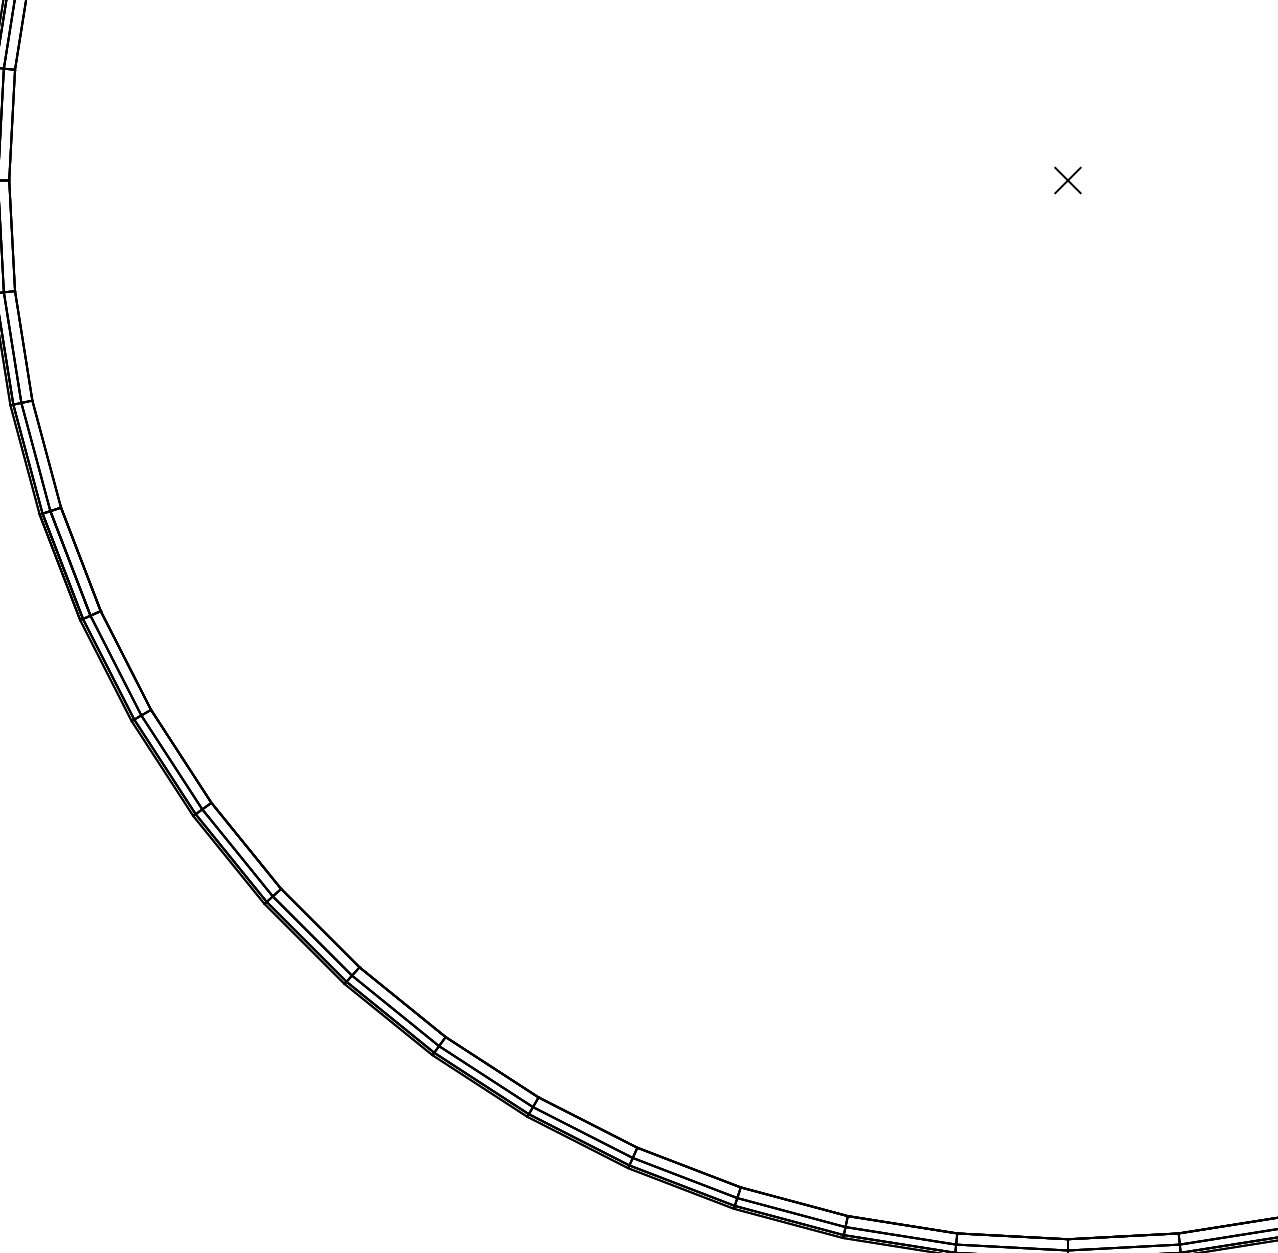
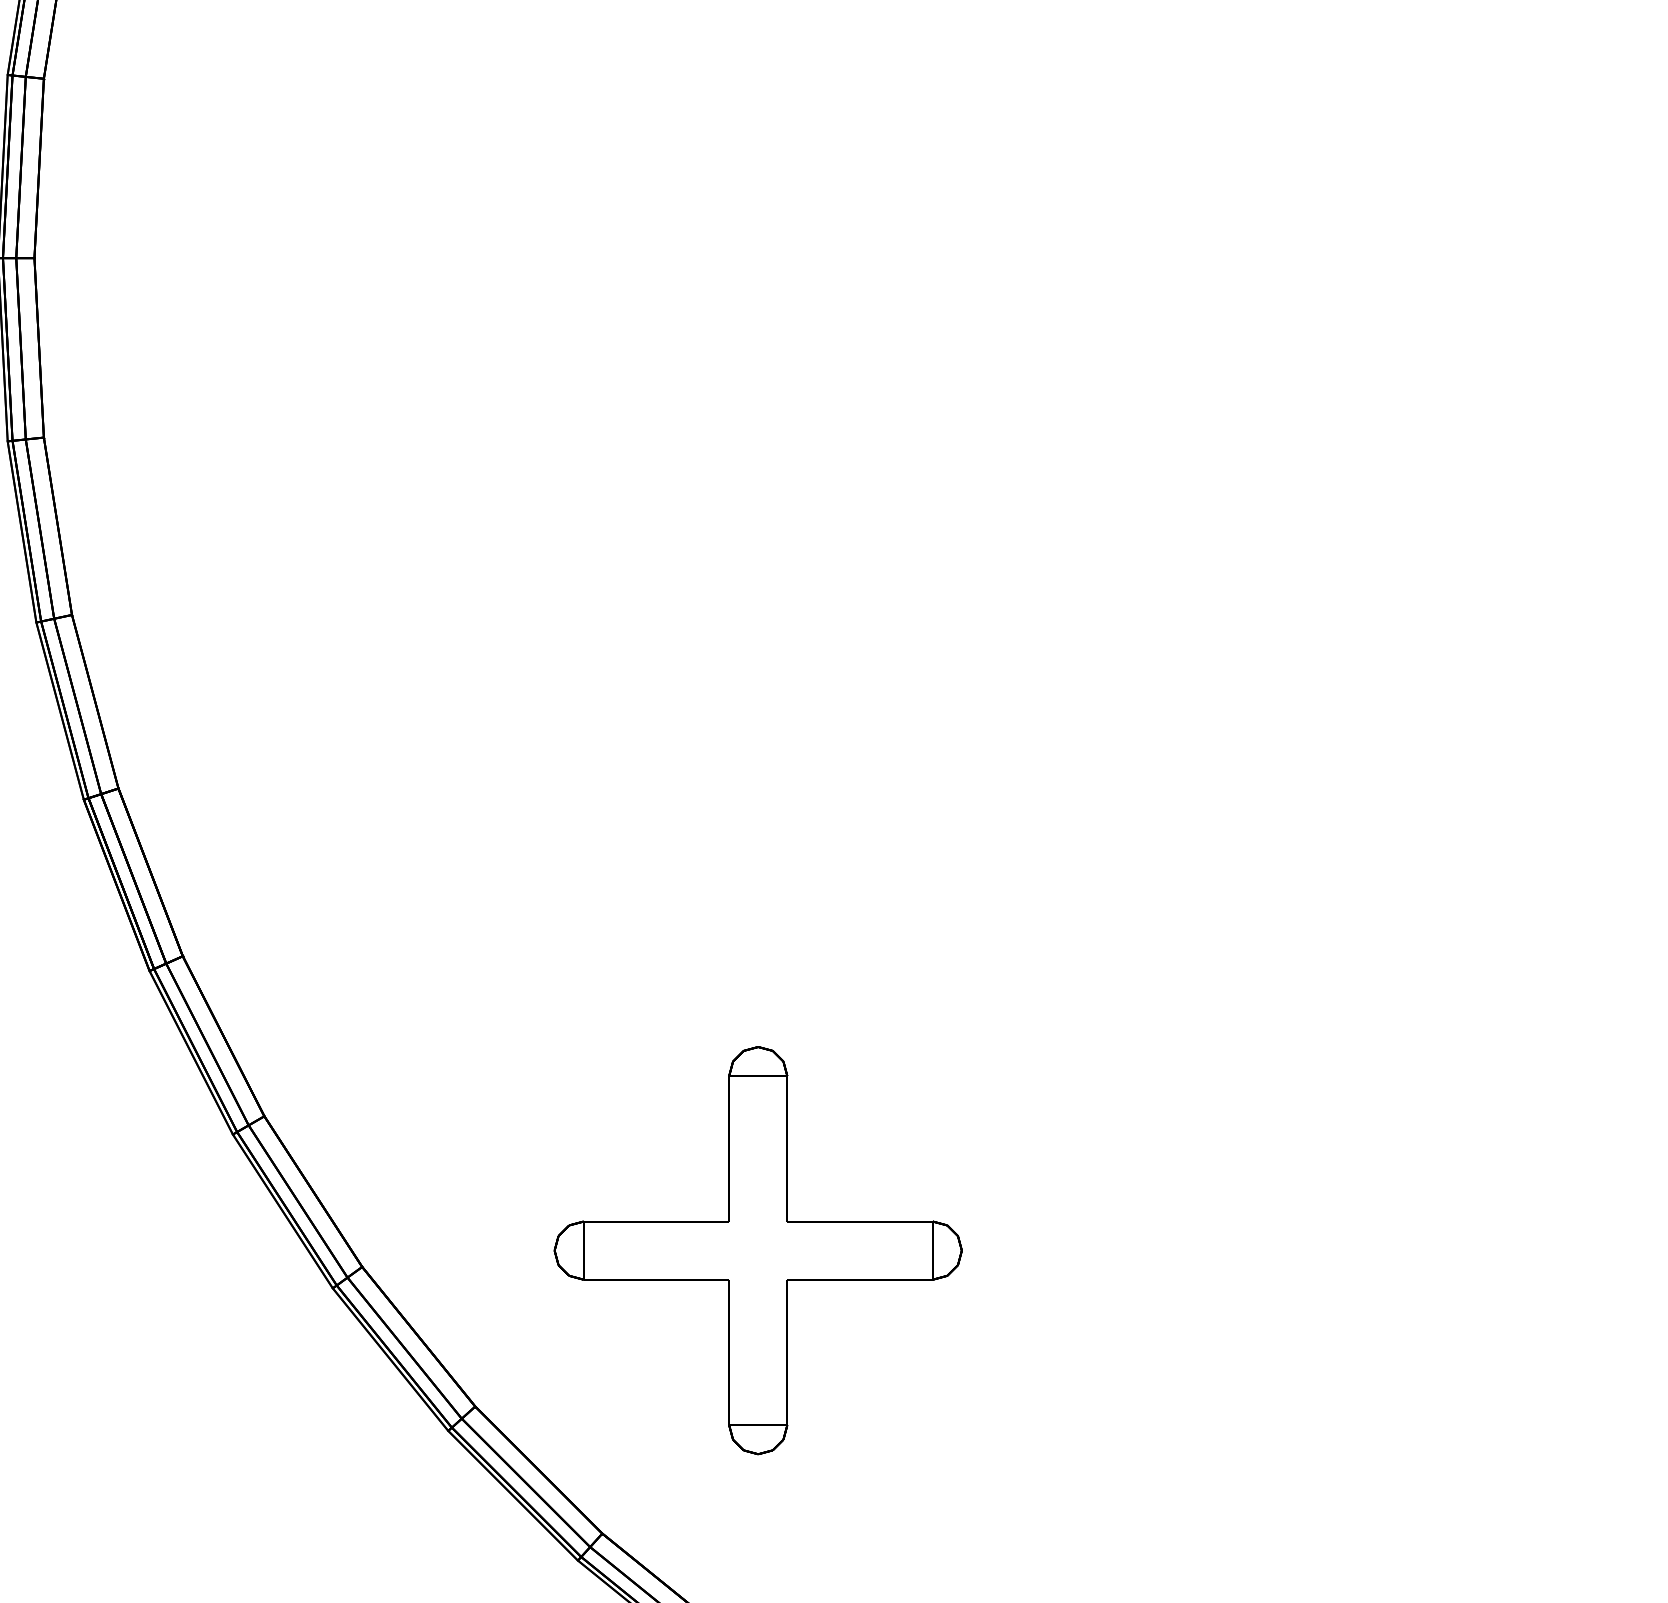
part: (455, 792) -> (757, 1250), added

